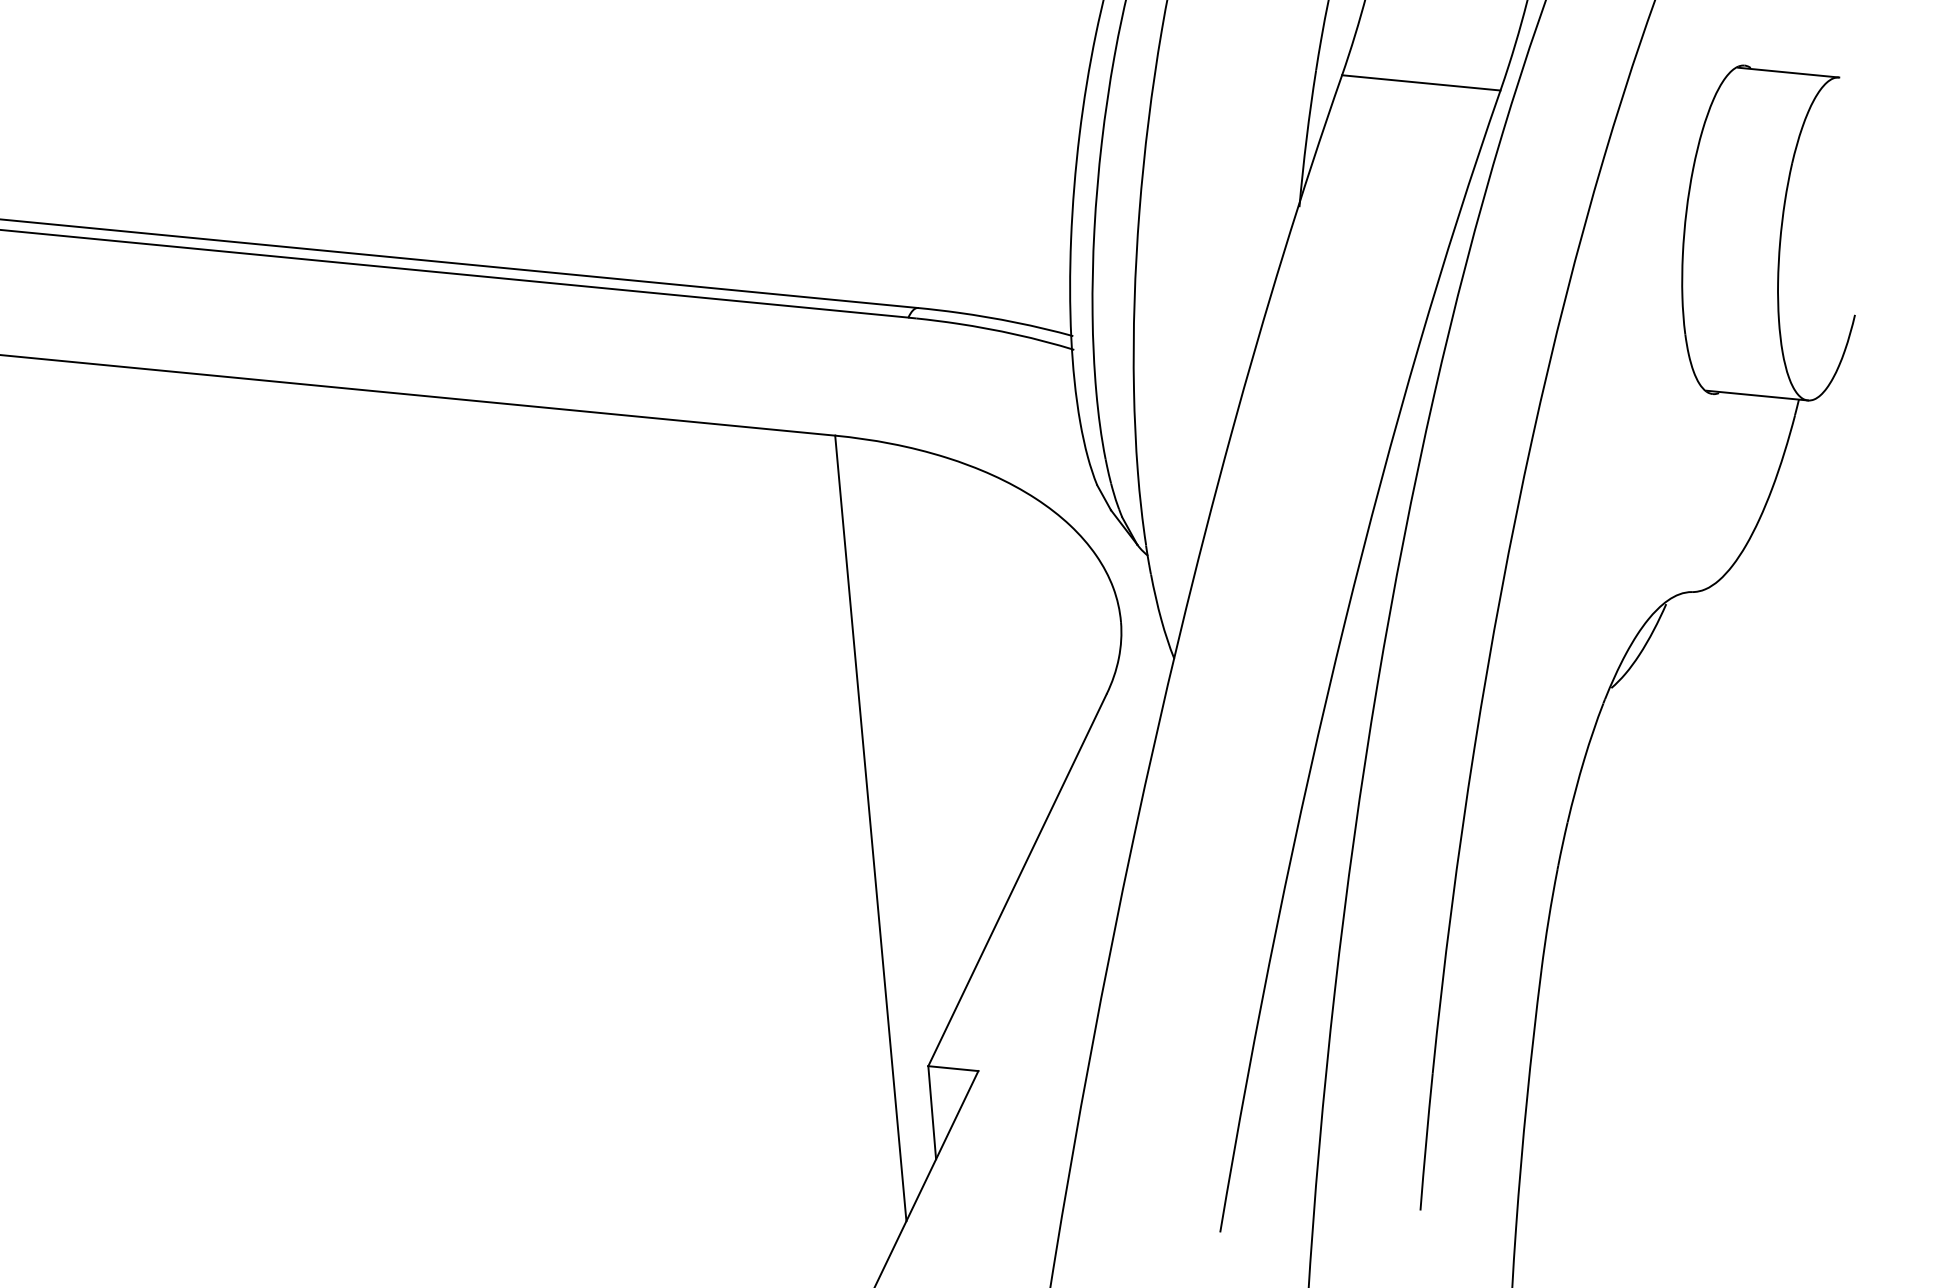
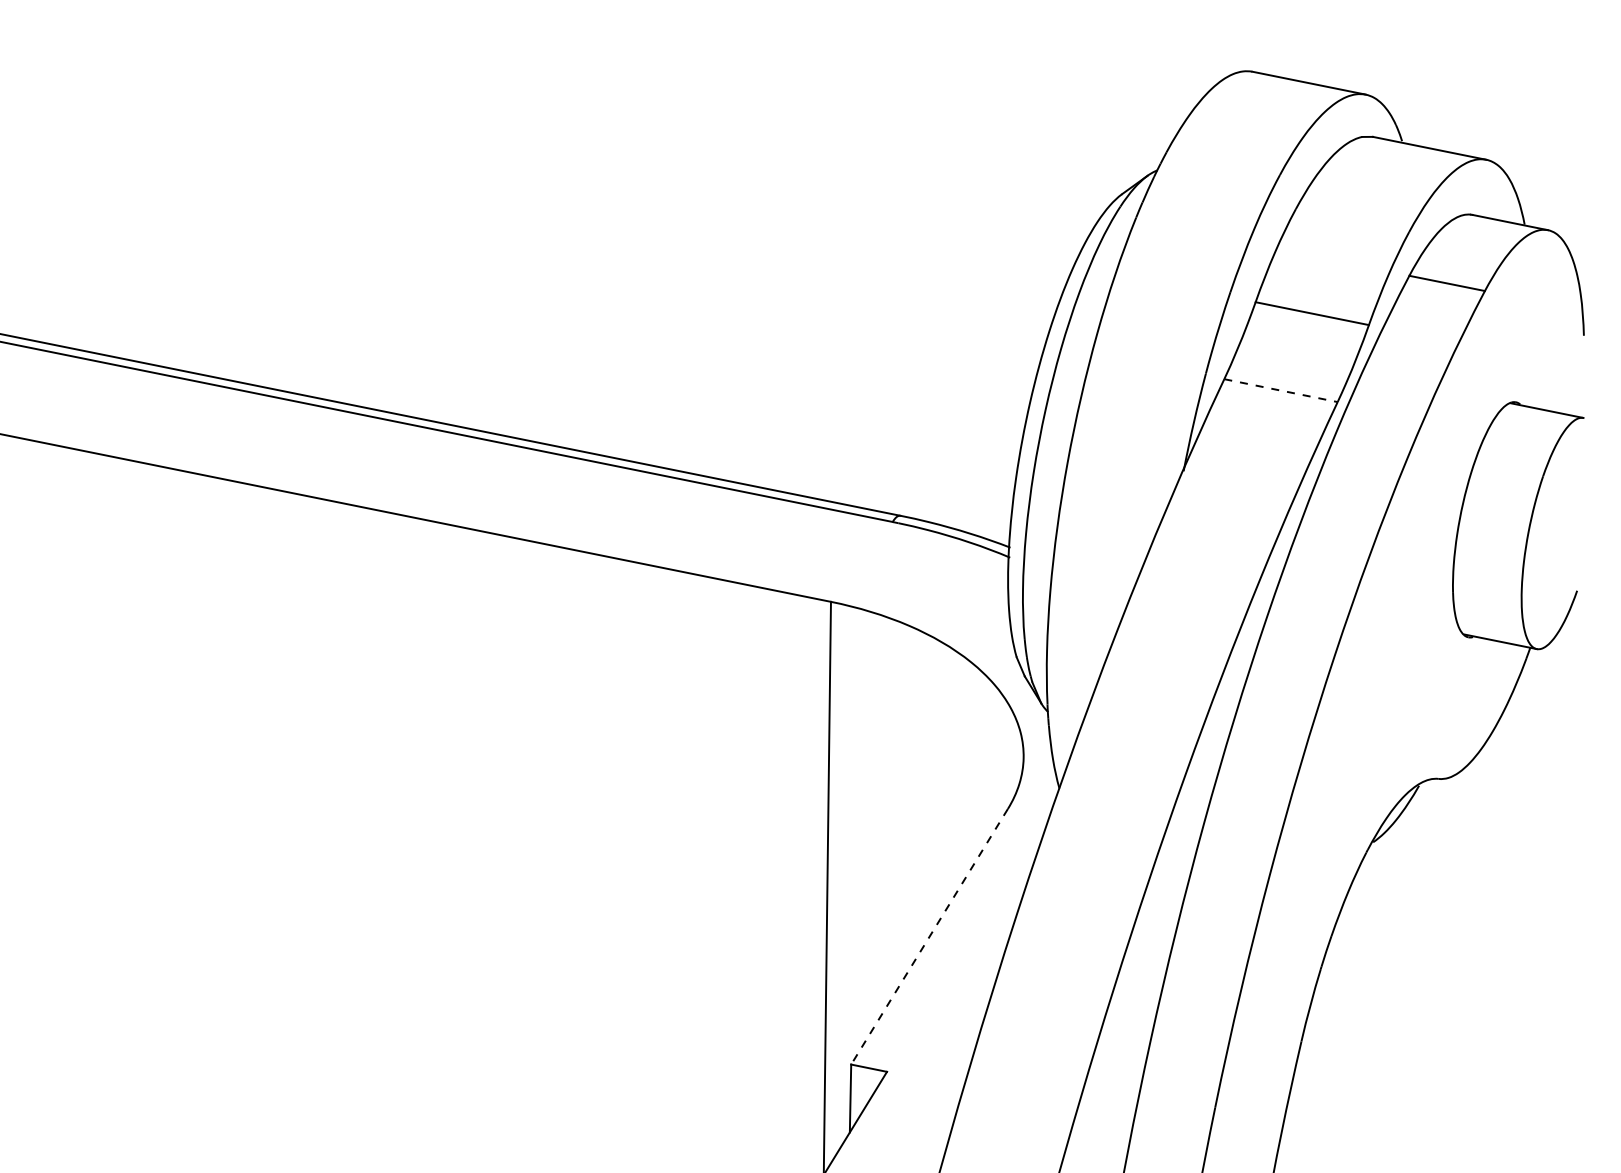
line: (1421, 82) -> (1281, 390), solid -> dashed
line: (1017, 879) -> (929, 936), solid -> dashed

